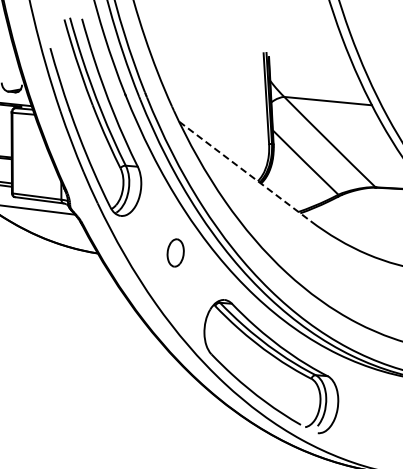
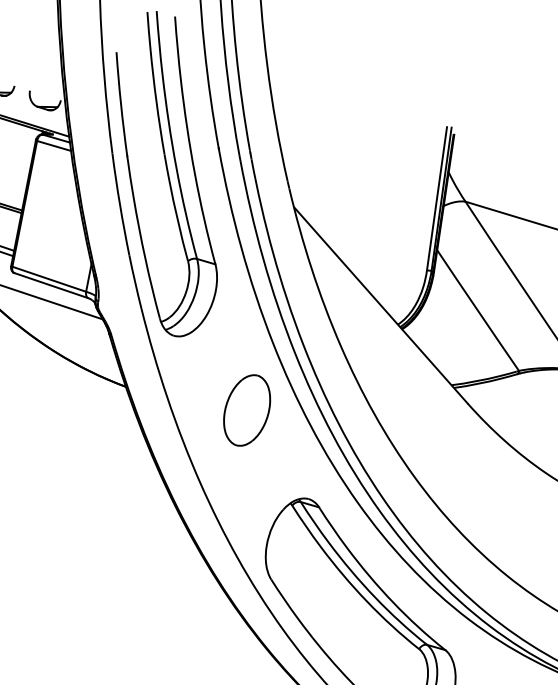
line: (245, 171) -> (381, 305), dashed -> solid
part: (175, 252) -> (247, 409), size x1.67

